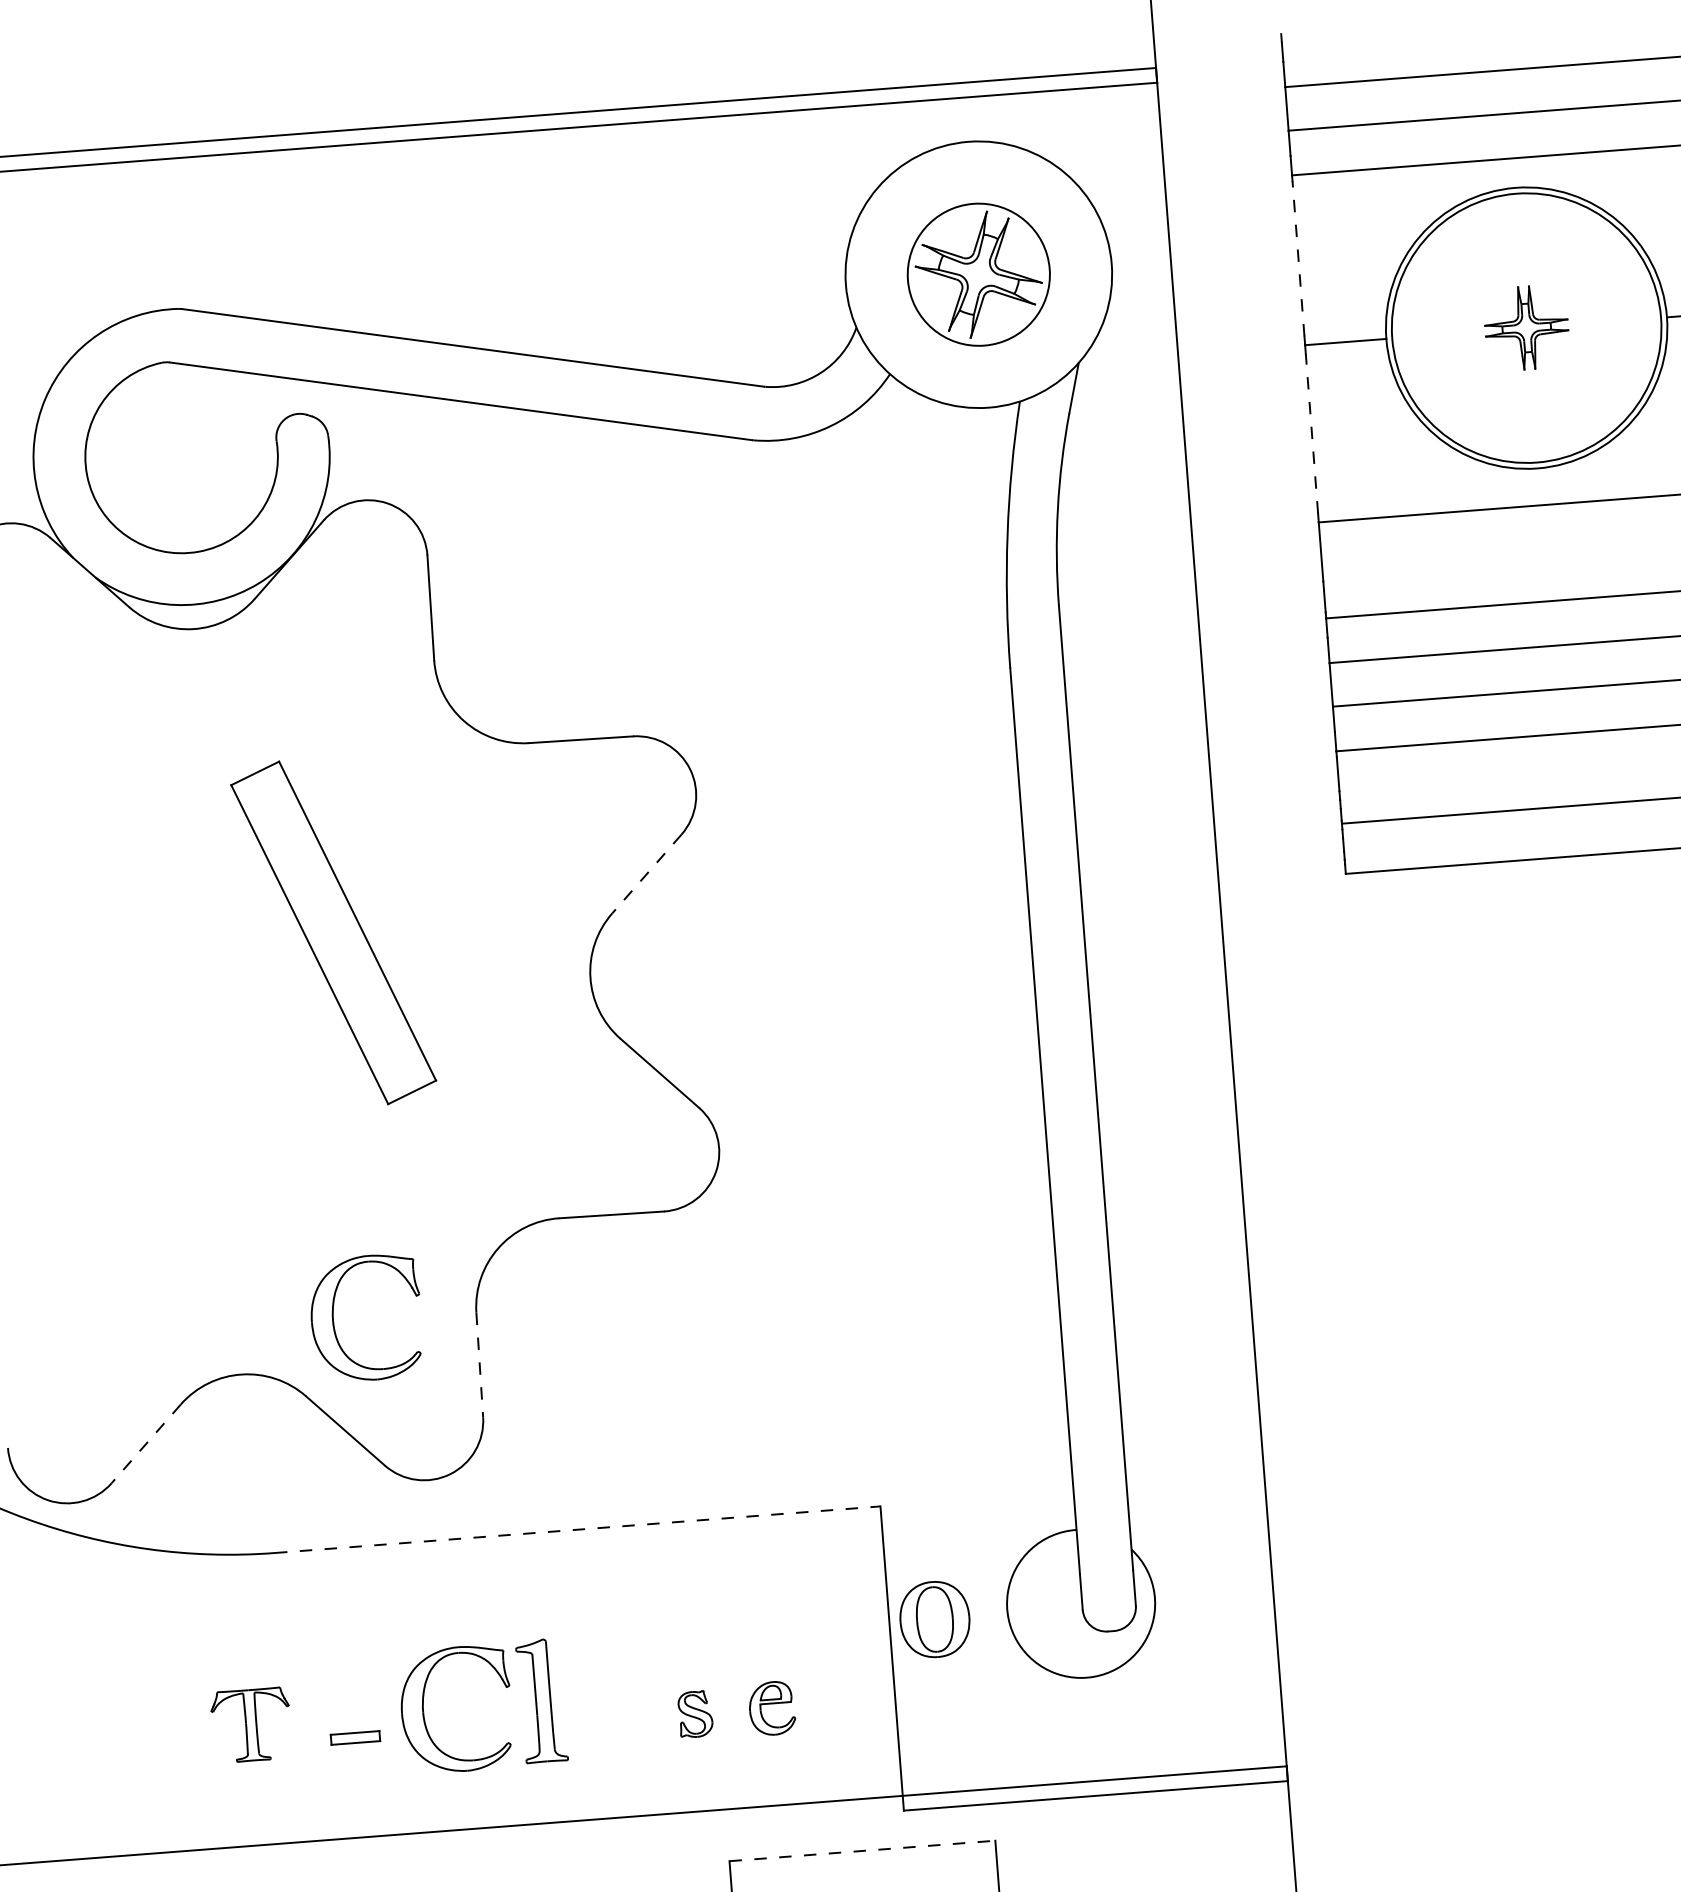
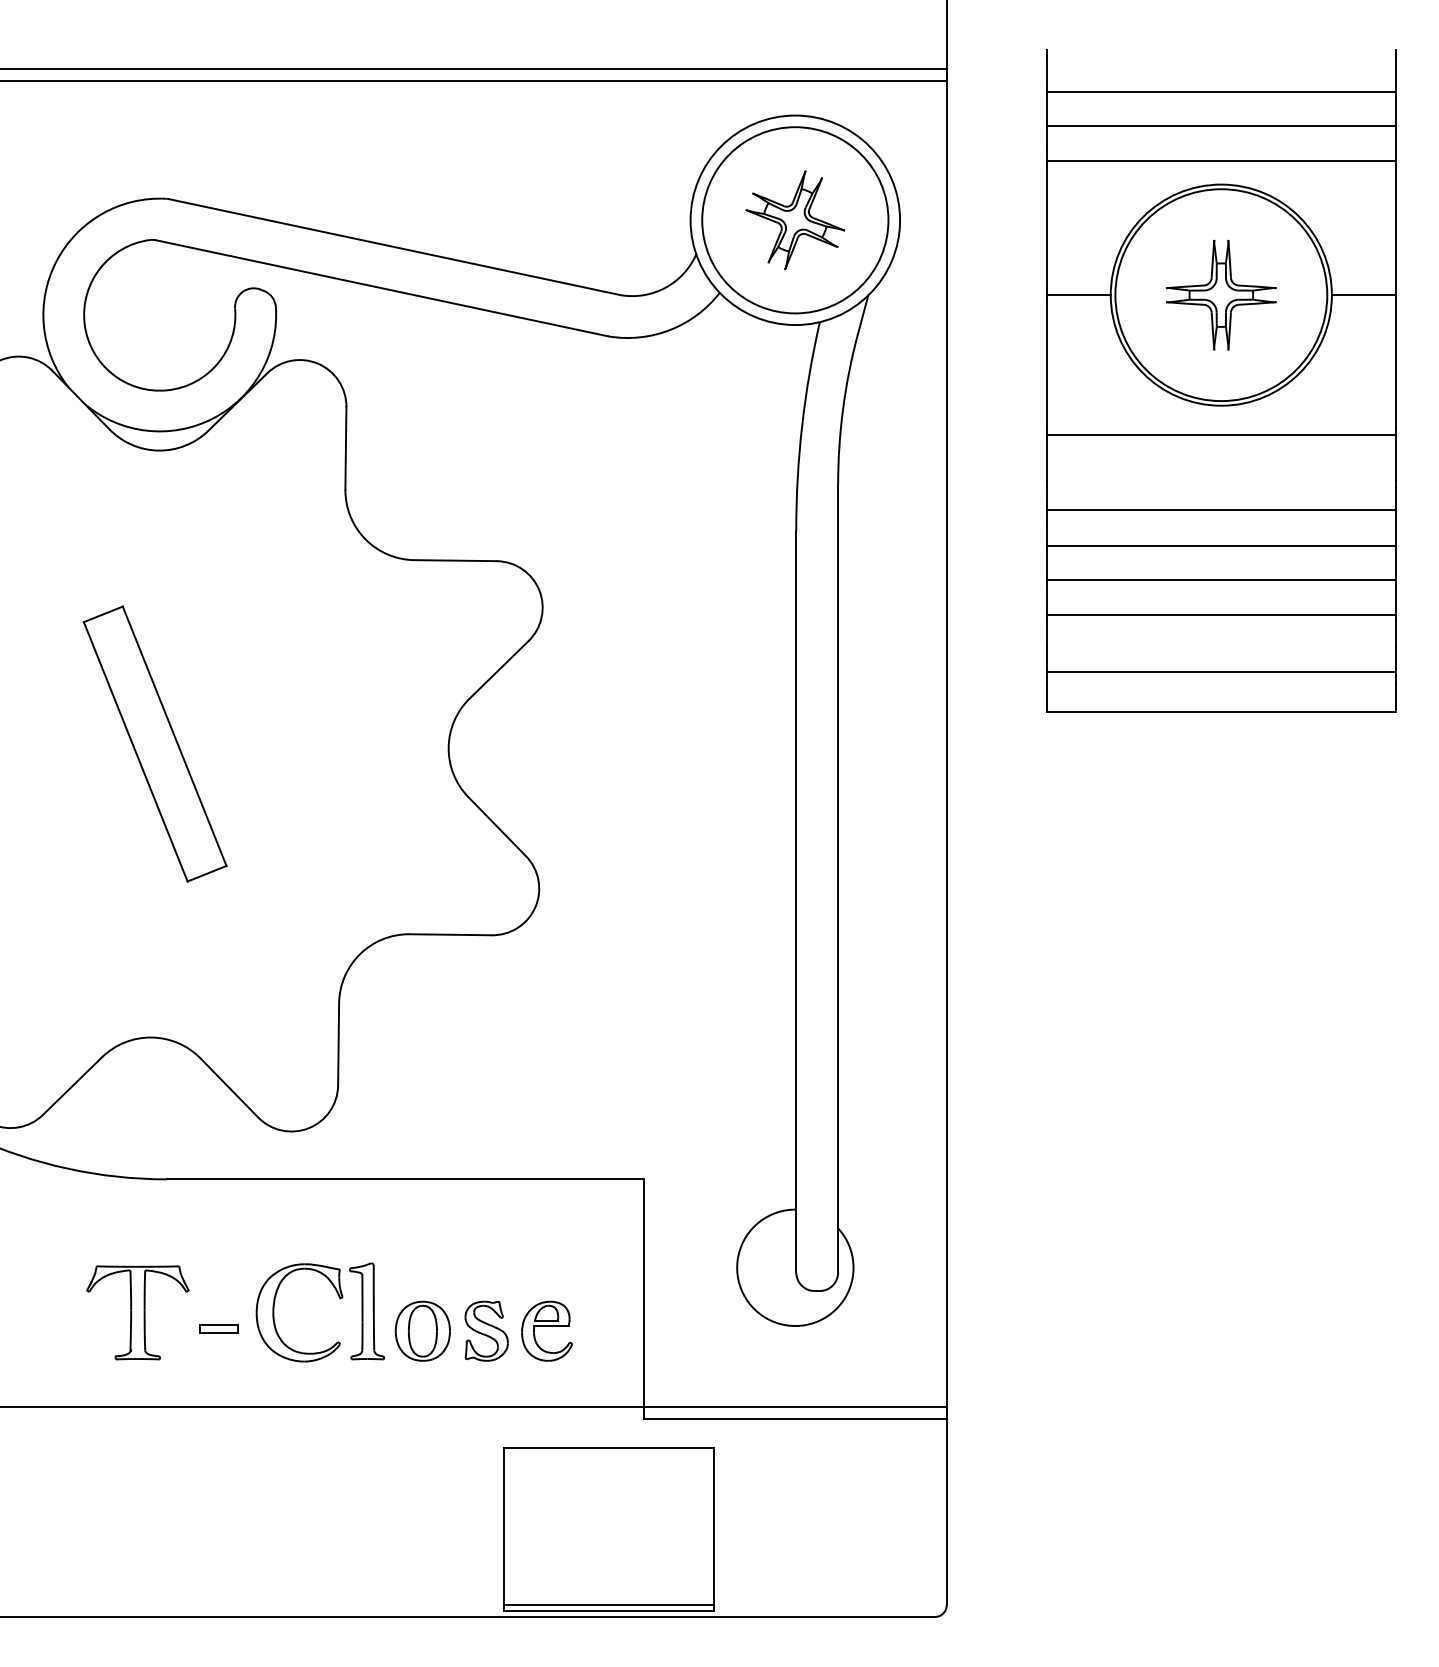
line: (1298, 258) -> (1046, 226), dashed -> solid
circle: (979, 274) -> (795, 220), size x1.67
part: (1526, 327) -> (1221, 294), size x1.67
line: (1311, 434) -> (1046, 365), dashed -> solid
line: (646, 874) -> (498, 670), dashed -> solid
part: (332, 932) -> (154, 743), moved
part: (334, 1320) -> (227, 1000), removed
line: (479, 1365) -> (338, 1044), dashed -> solid
line: (146, 1444) -> (72, 1086), dashed -> solid
line: (577, 1529) -> (405, 1179), dashed -> solid
part: (934, 1618) -> (422, 1330), moved
part: (771, 1707) -> (546, 1330), size x1.43
part: (695, 1713) -> (486, 1330), size x1.67
part: (250, 1724) -> (137, 1312), size x1.67
line: (862, 1851) -> (609, 1448), dashed -> solid

